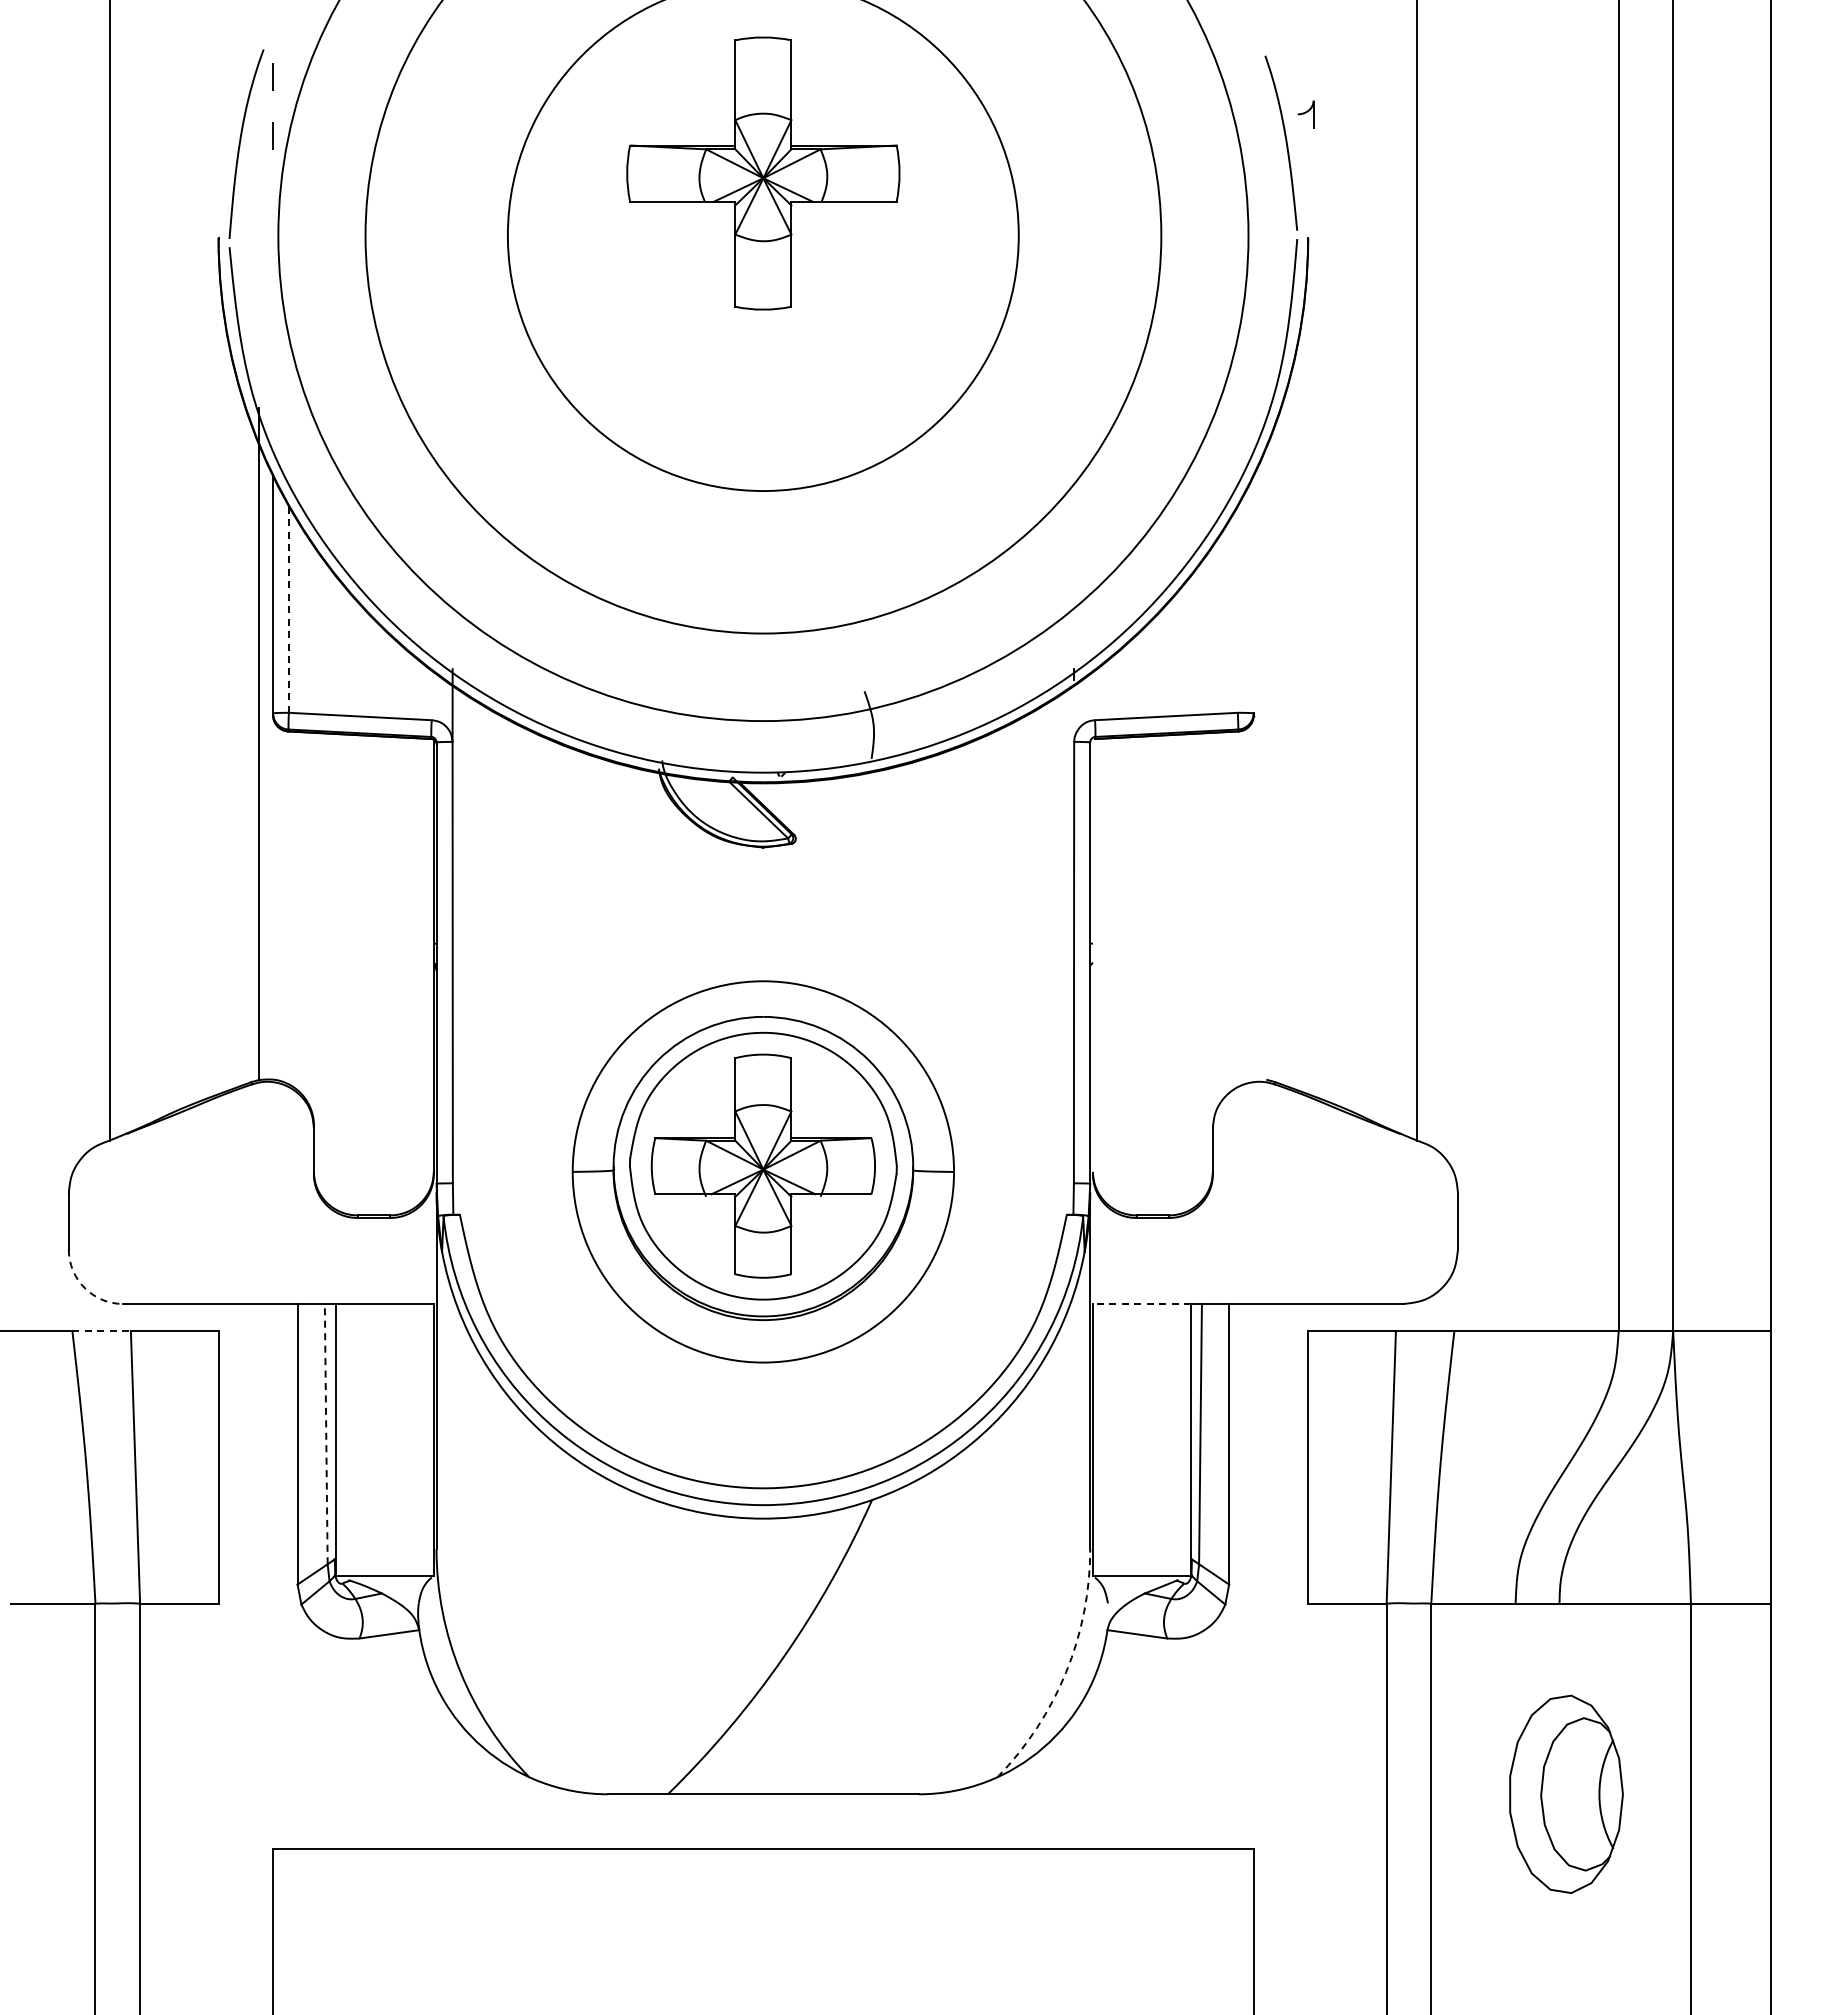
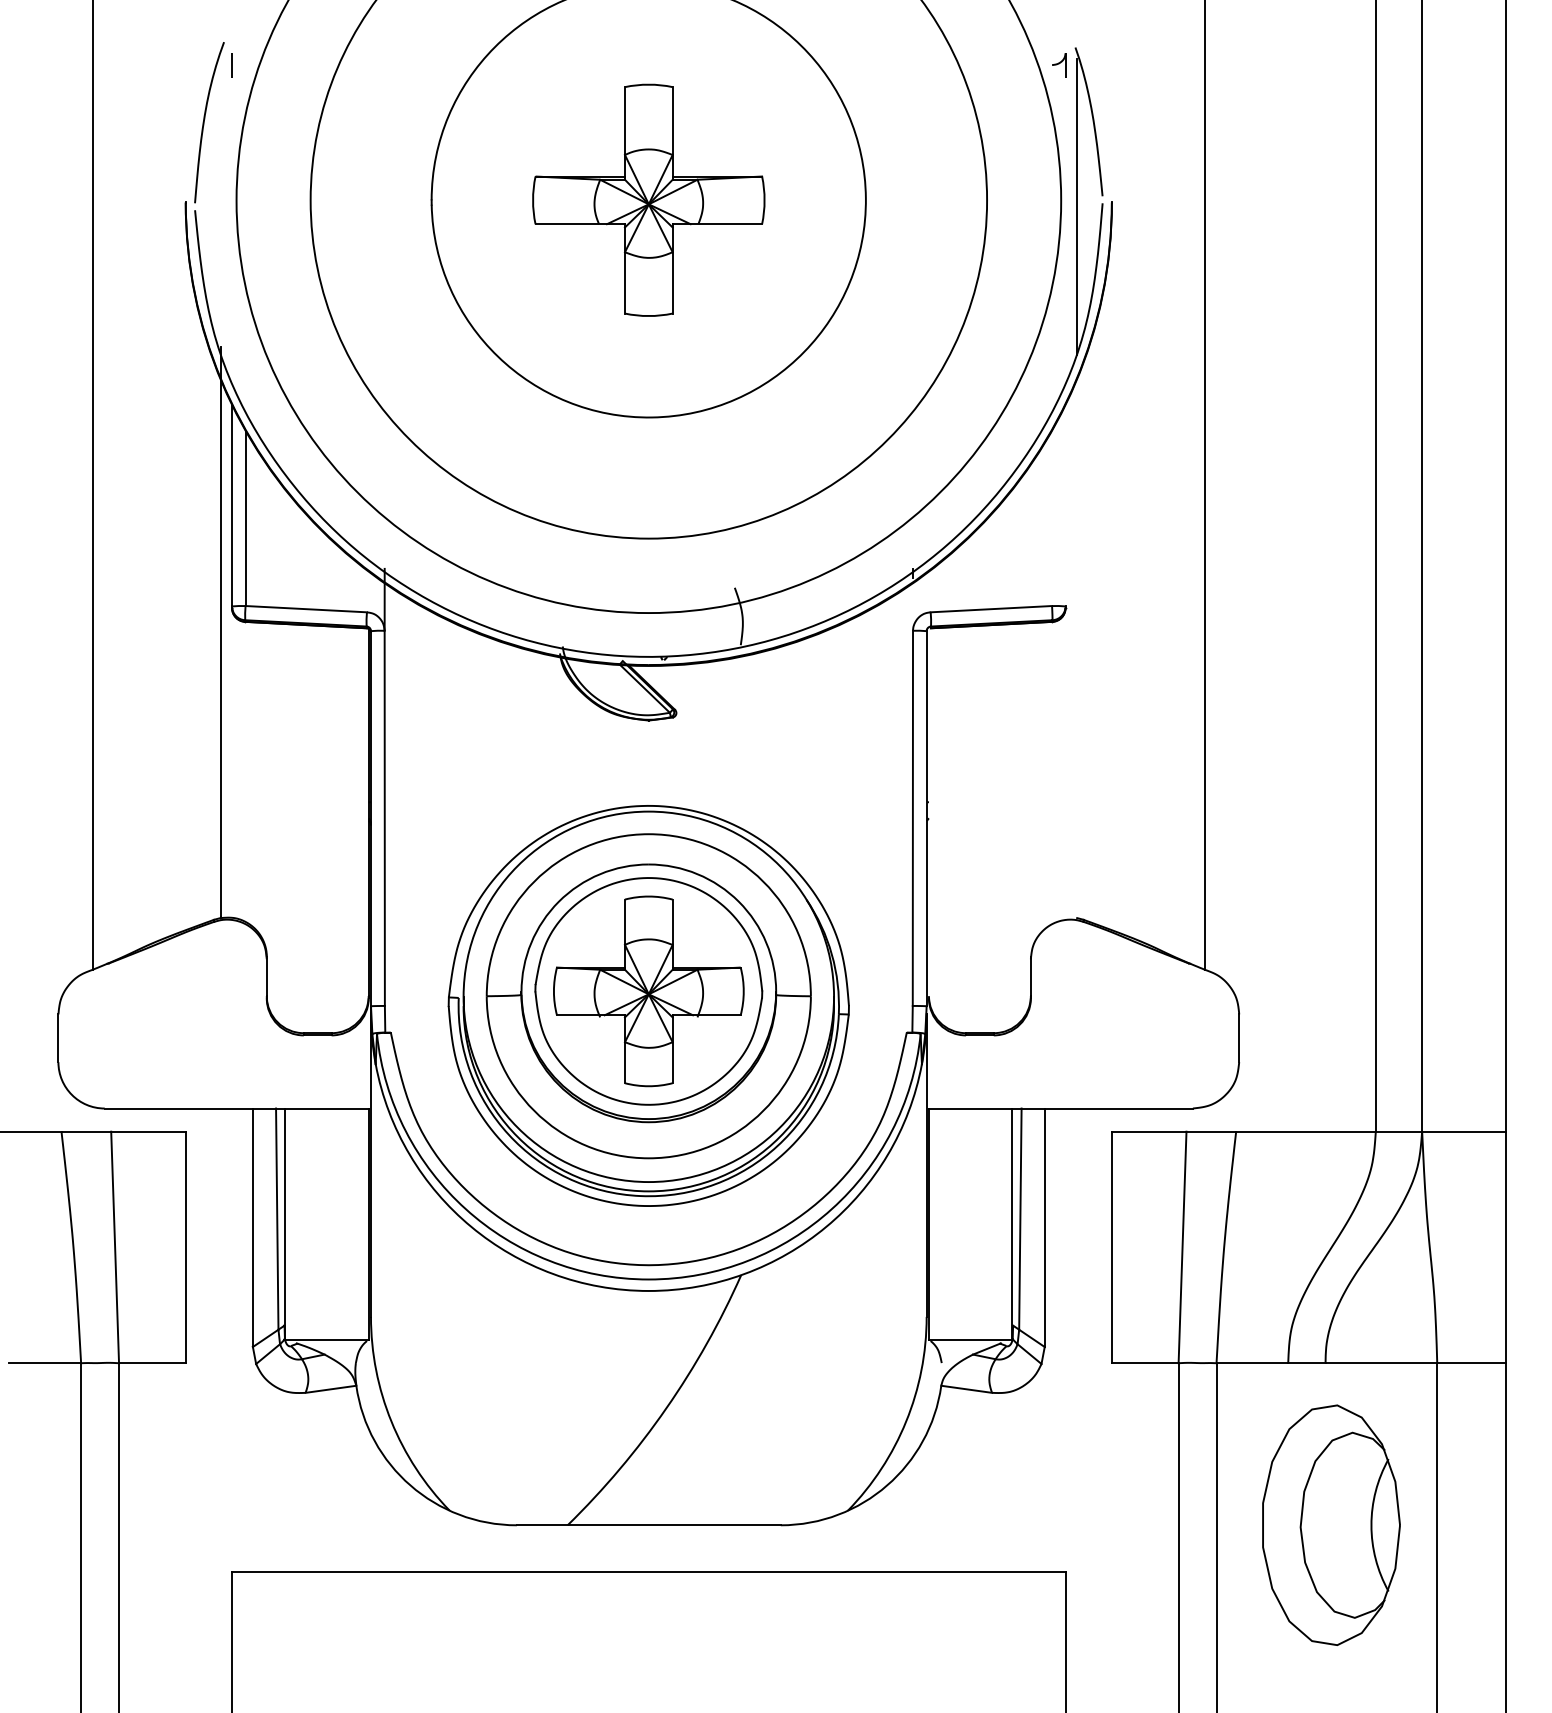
part: (1305, 114) -> (1058, 65), moved
line: (272, 135) -> (231, 115), removed
part: (763, 173) -> (648, 200), moved
line: (1267, 243) -> (1077, 207), added
line: (288, 609) -> (245, 518), dashed -> solid
part: (763, 1183) -> (648, 1006), added
arc: (84, 1288) -> (71, 1095), dashed -> solid
line: (1141, 1304) -> (970, 1108), dashed -> solid
line: (102, 1331) -> (87, 1131), dashed -> solid
line: (326, 1433) -> (277, 1218), dashed -> solid
arc: (1066, 1672) -> (906, 1421), dashed -> solid
part: (1566, 1794) -> (1331, 1525), size x1.43

